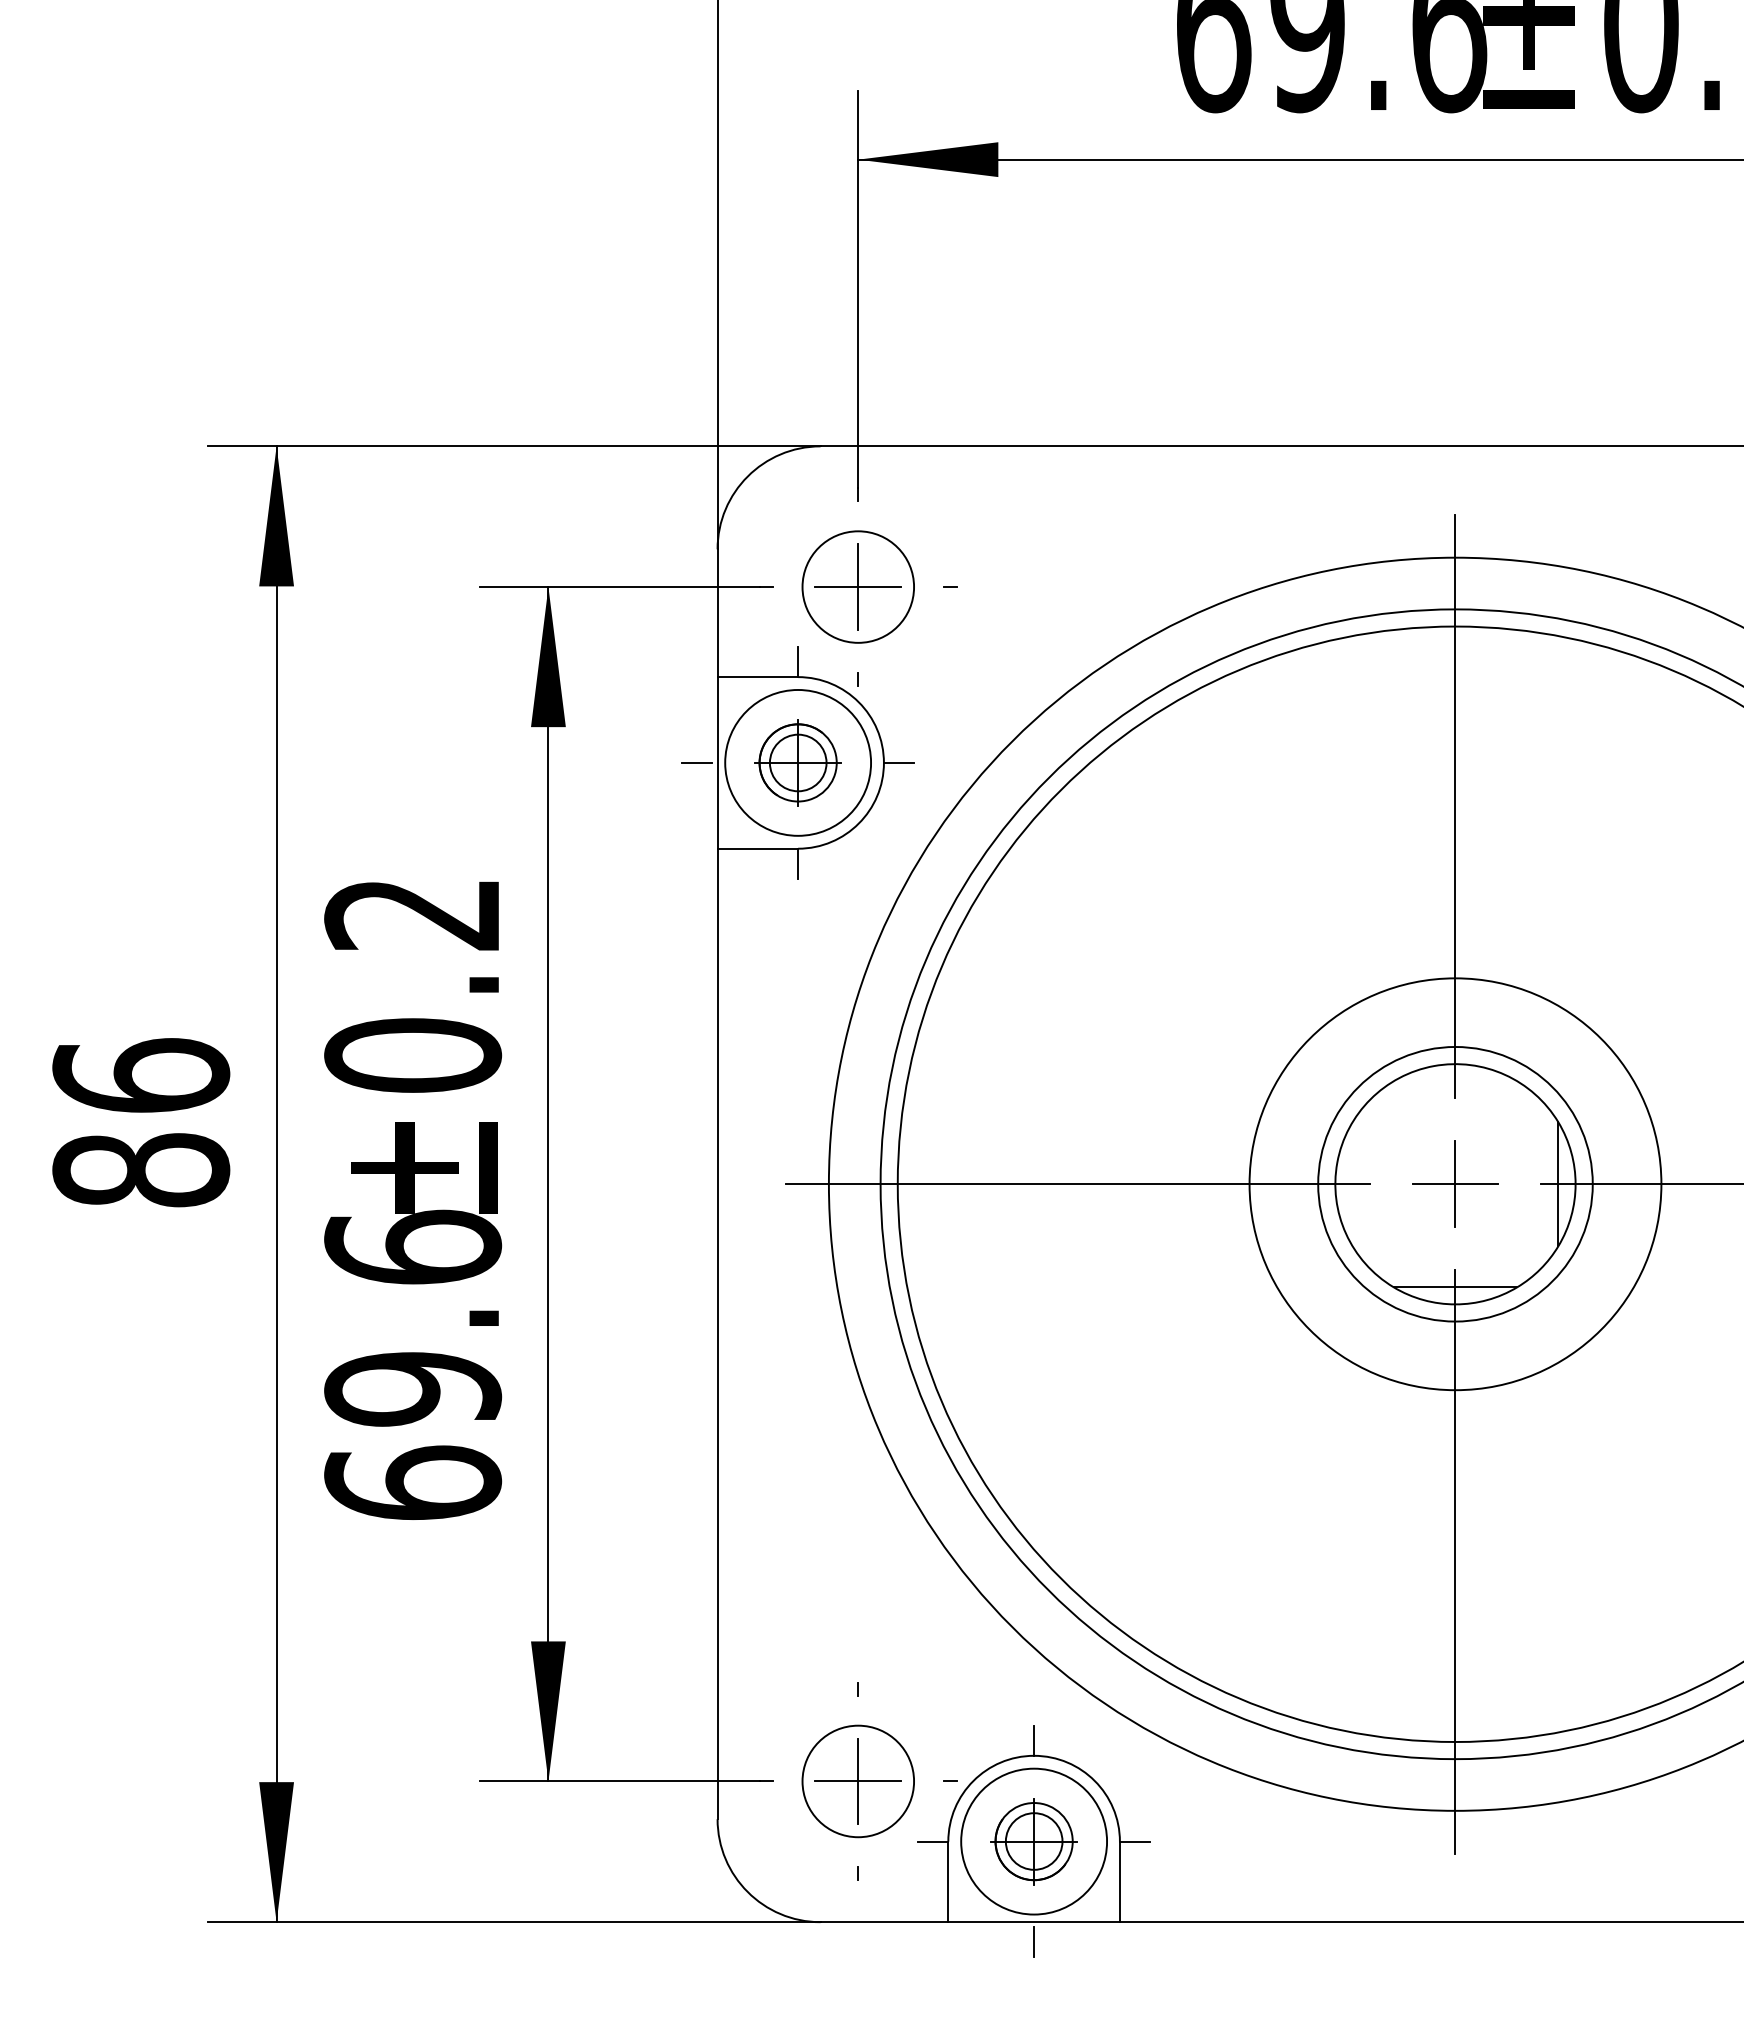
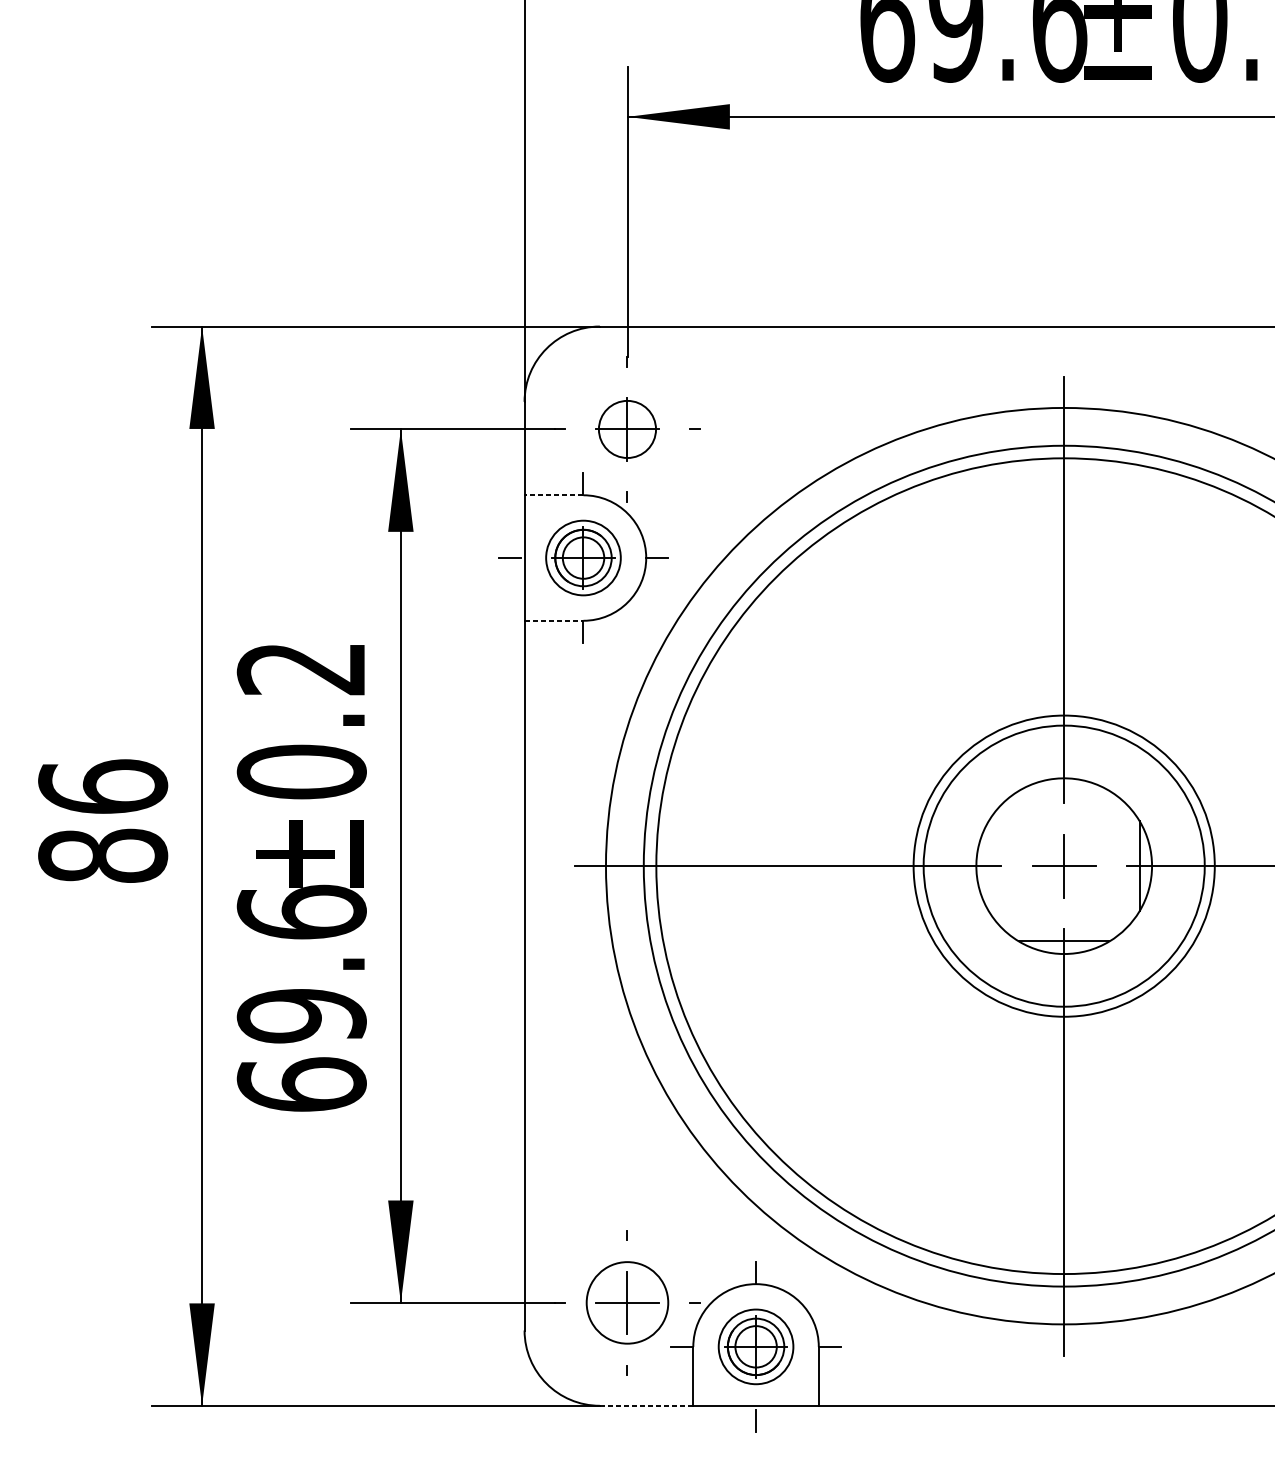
circle: (858, 586) -> (627, 429), size x0.7
line: (757, 677) -> (553, 495), solid -> dashed
circle: (798, 762) -> (583, 557), size x0.7
line: (758, 848) -> (554, 620), solid -> dashed
circle: (1455, 1183) -> (1064, 865), size x1.4
circle: (1034, 1841) -> (756, 1346), size x0.7
line: (884, 1922) -> (646, 1406), solid -> dashed

